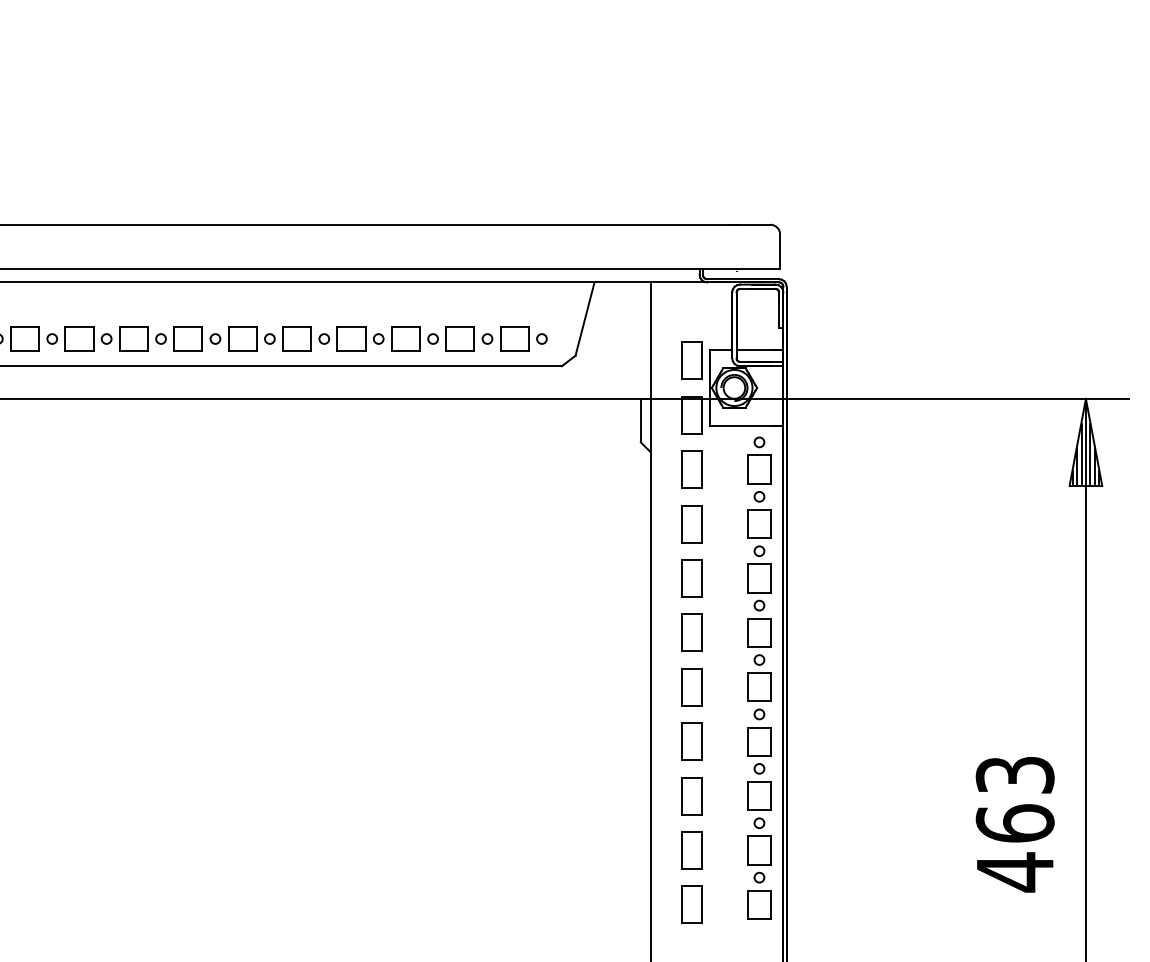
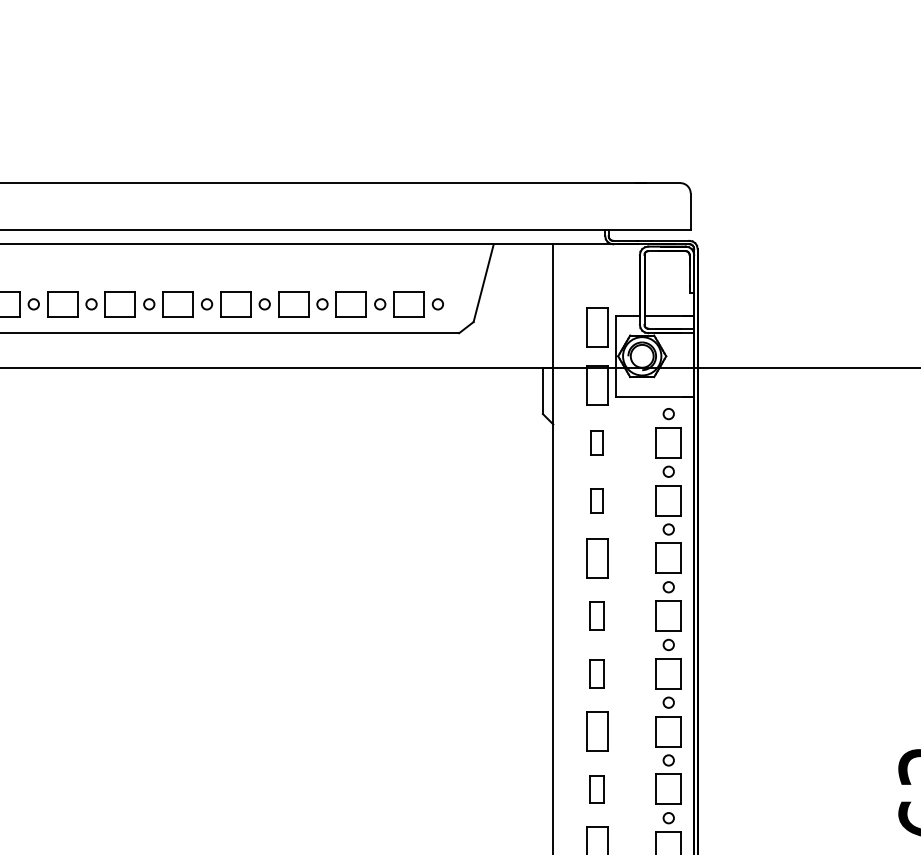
part: (691, 469) -> (596, 442), size x0.6
part: (691, 524) -> (596, 501), size x0.6
part: (691, 632) -> (596, 615), size x0.7
part: (691, 687) -> (596, 674), size x0.7
part: (691, 796) -> (596, 789), size x0.7

